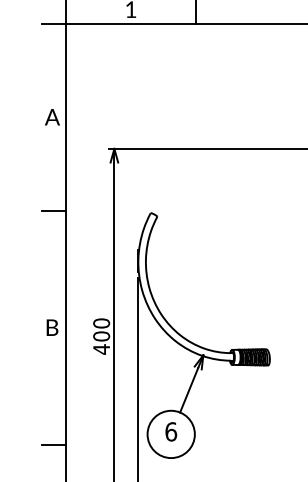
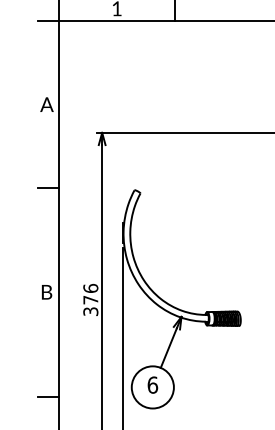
text: (101, 336) -> (90, 300), 400 -> 376

